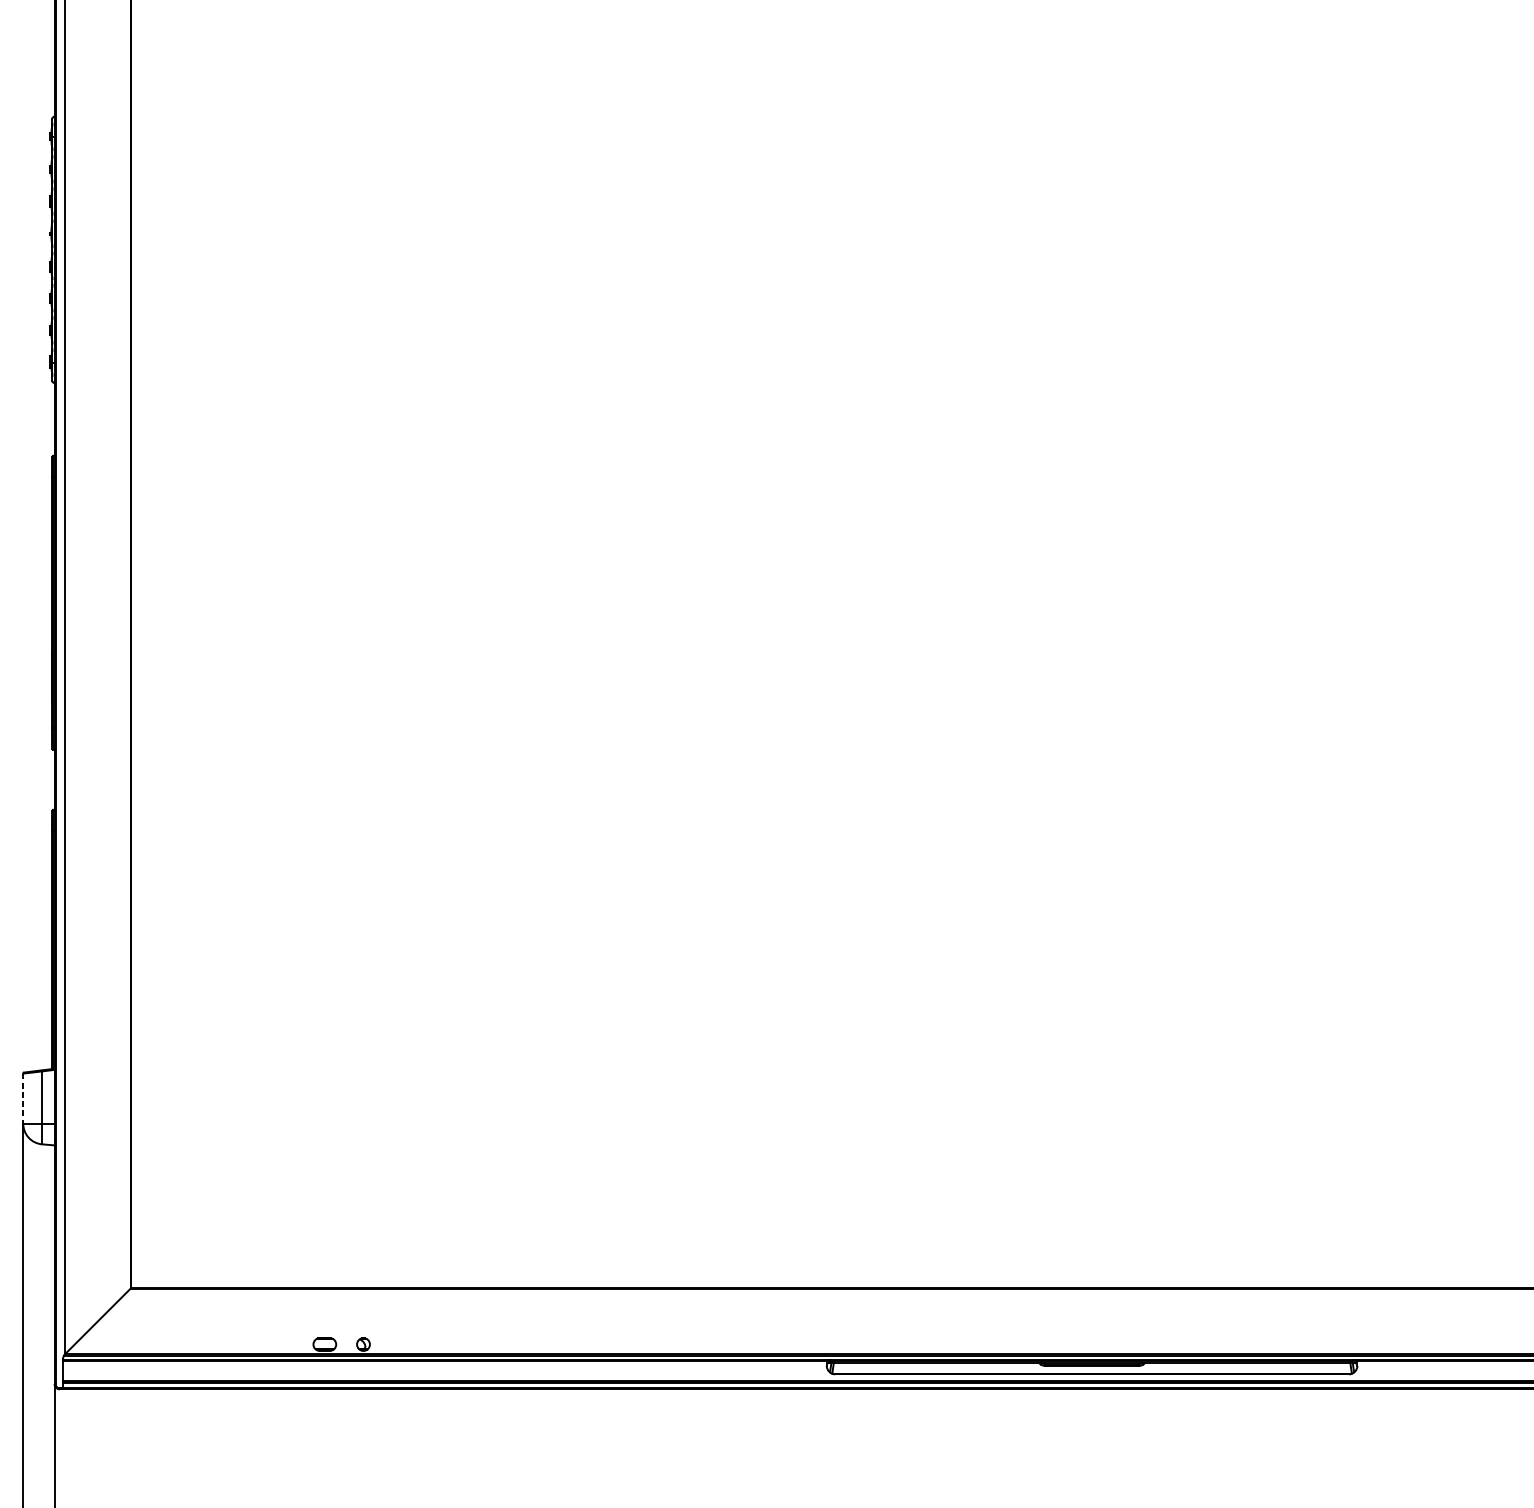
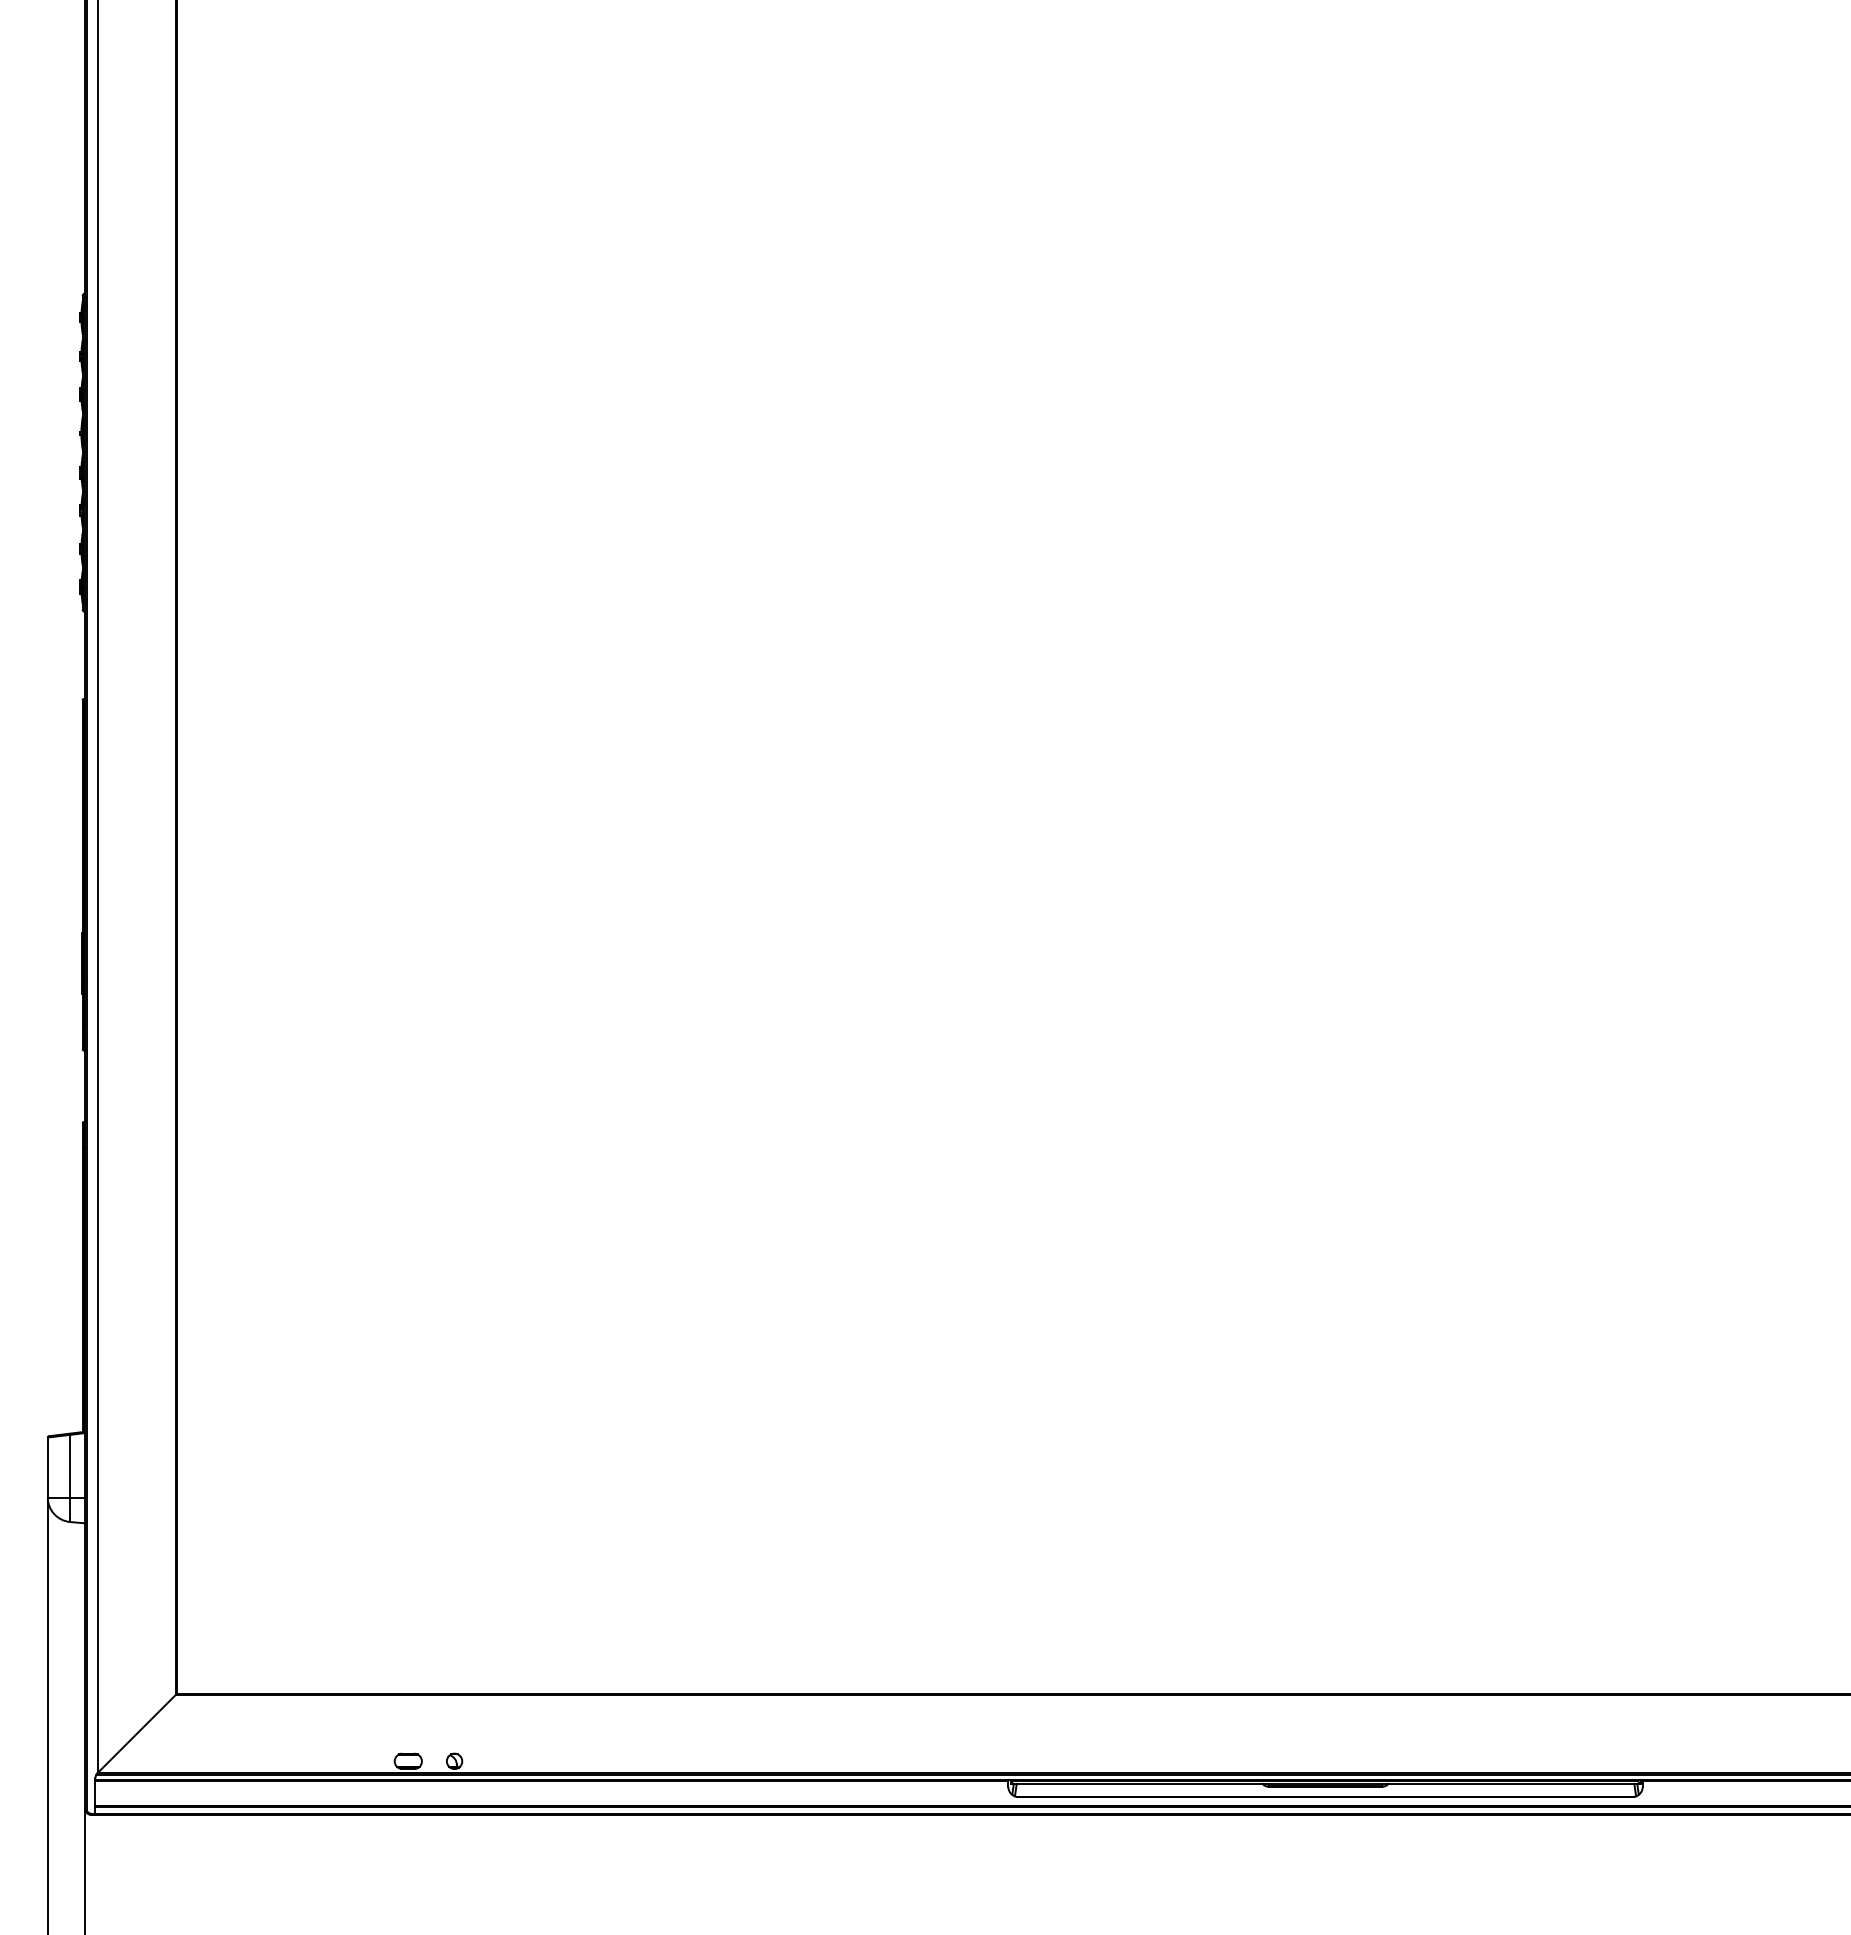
line: (23, 1099) -> (47, 1468), dashed -> solid

